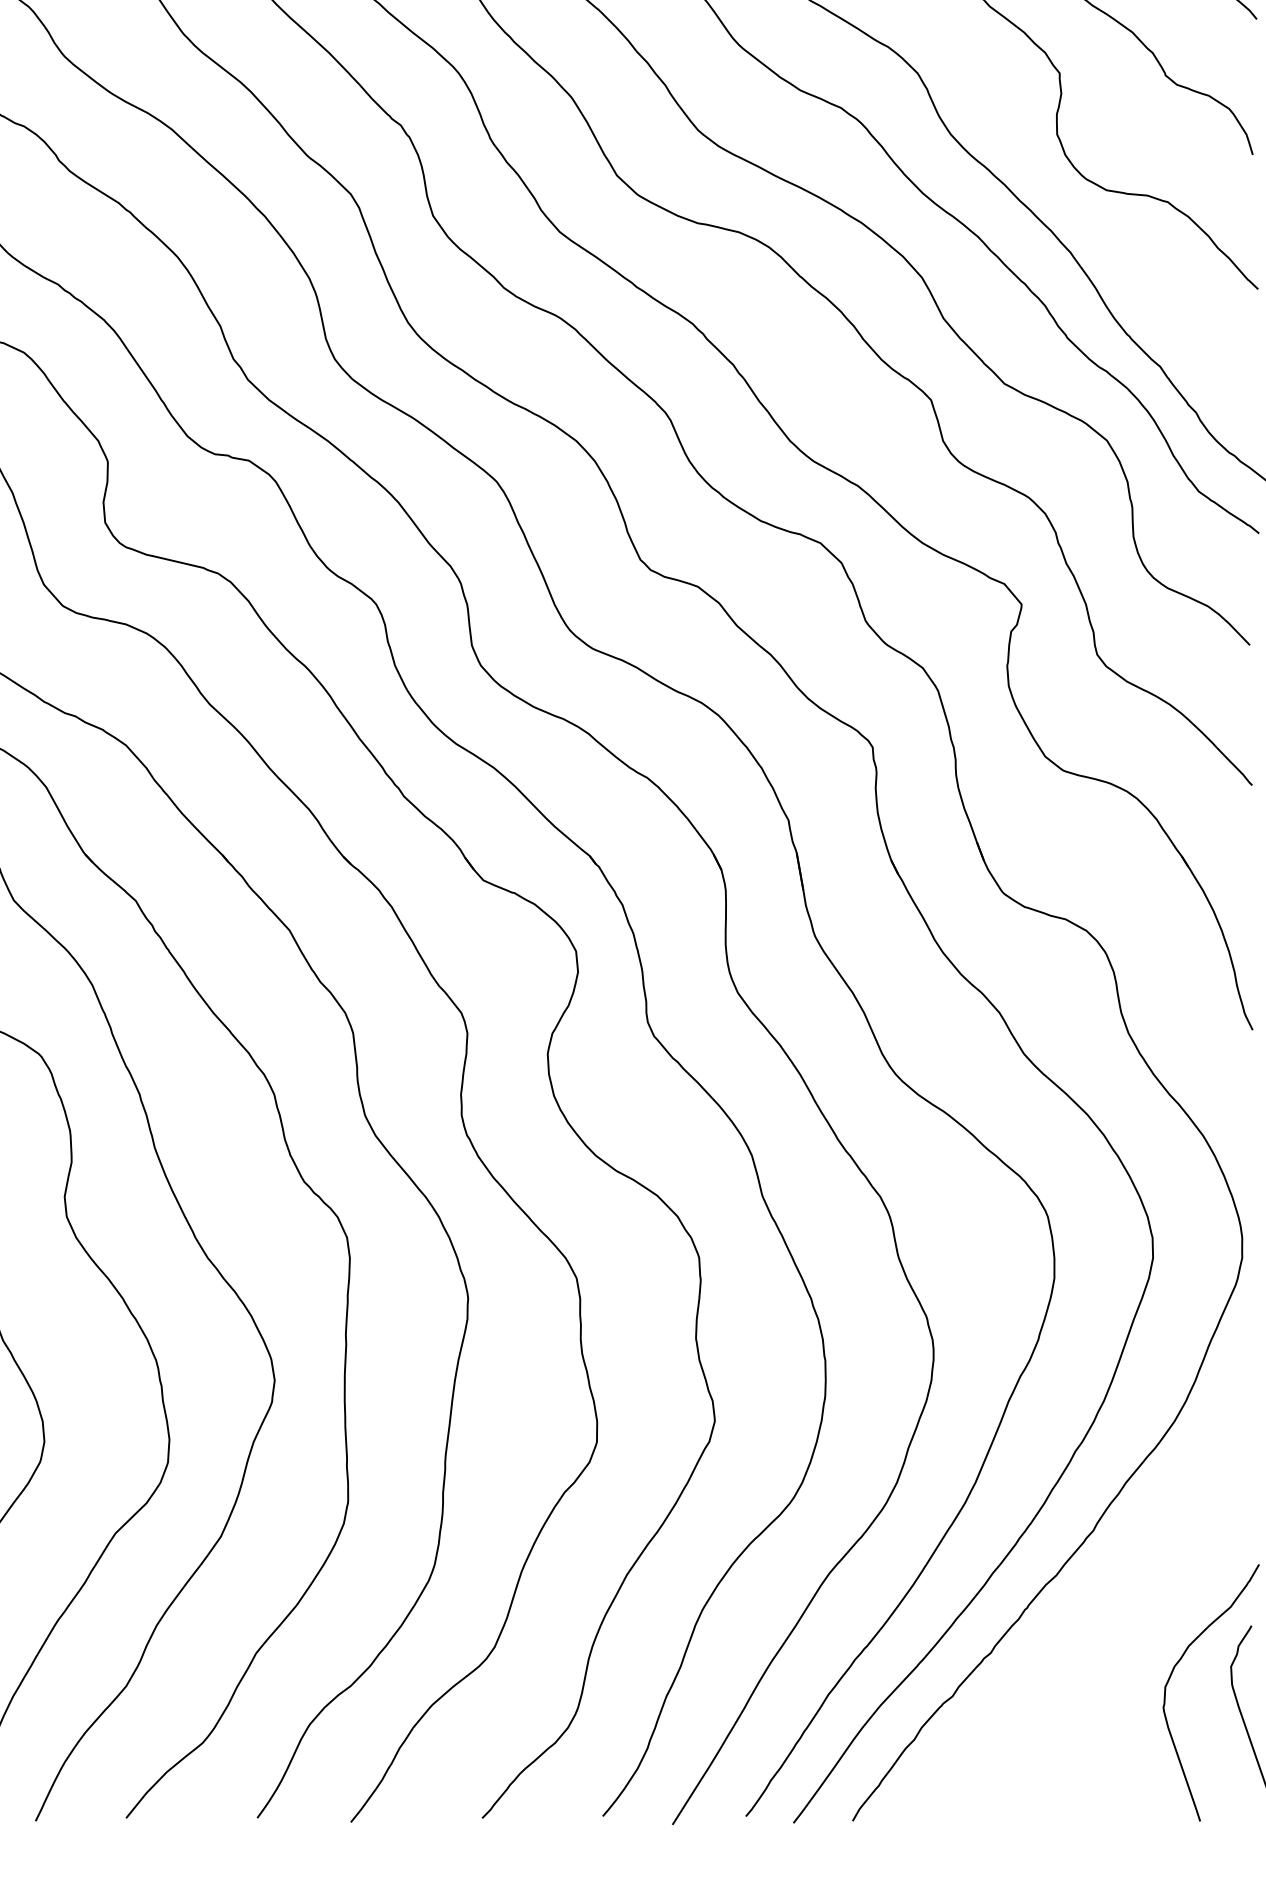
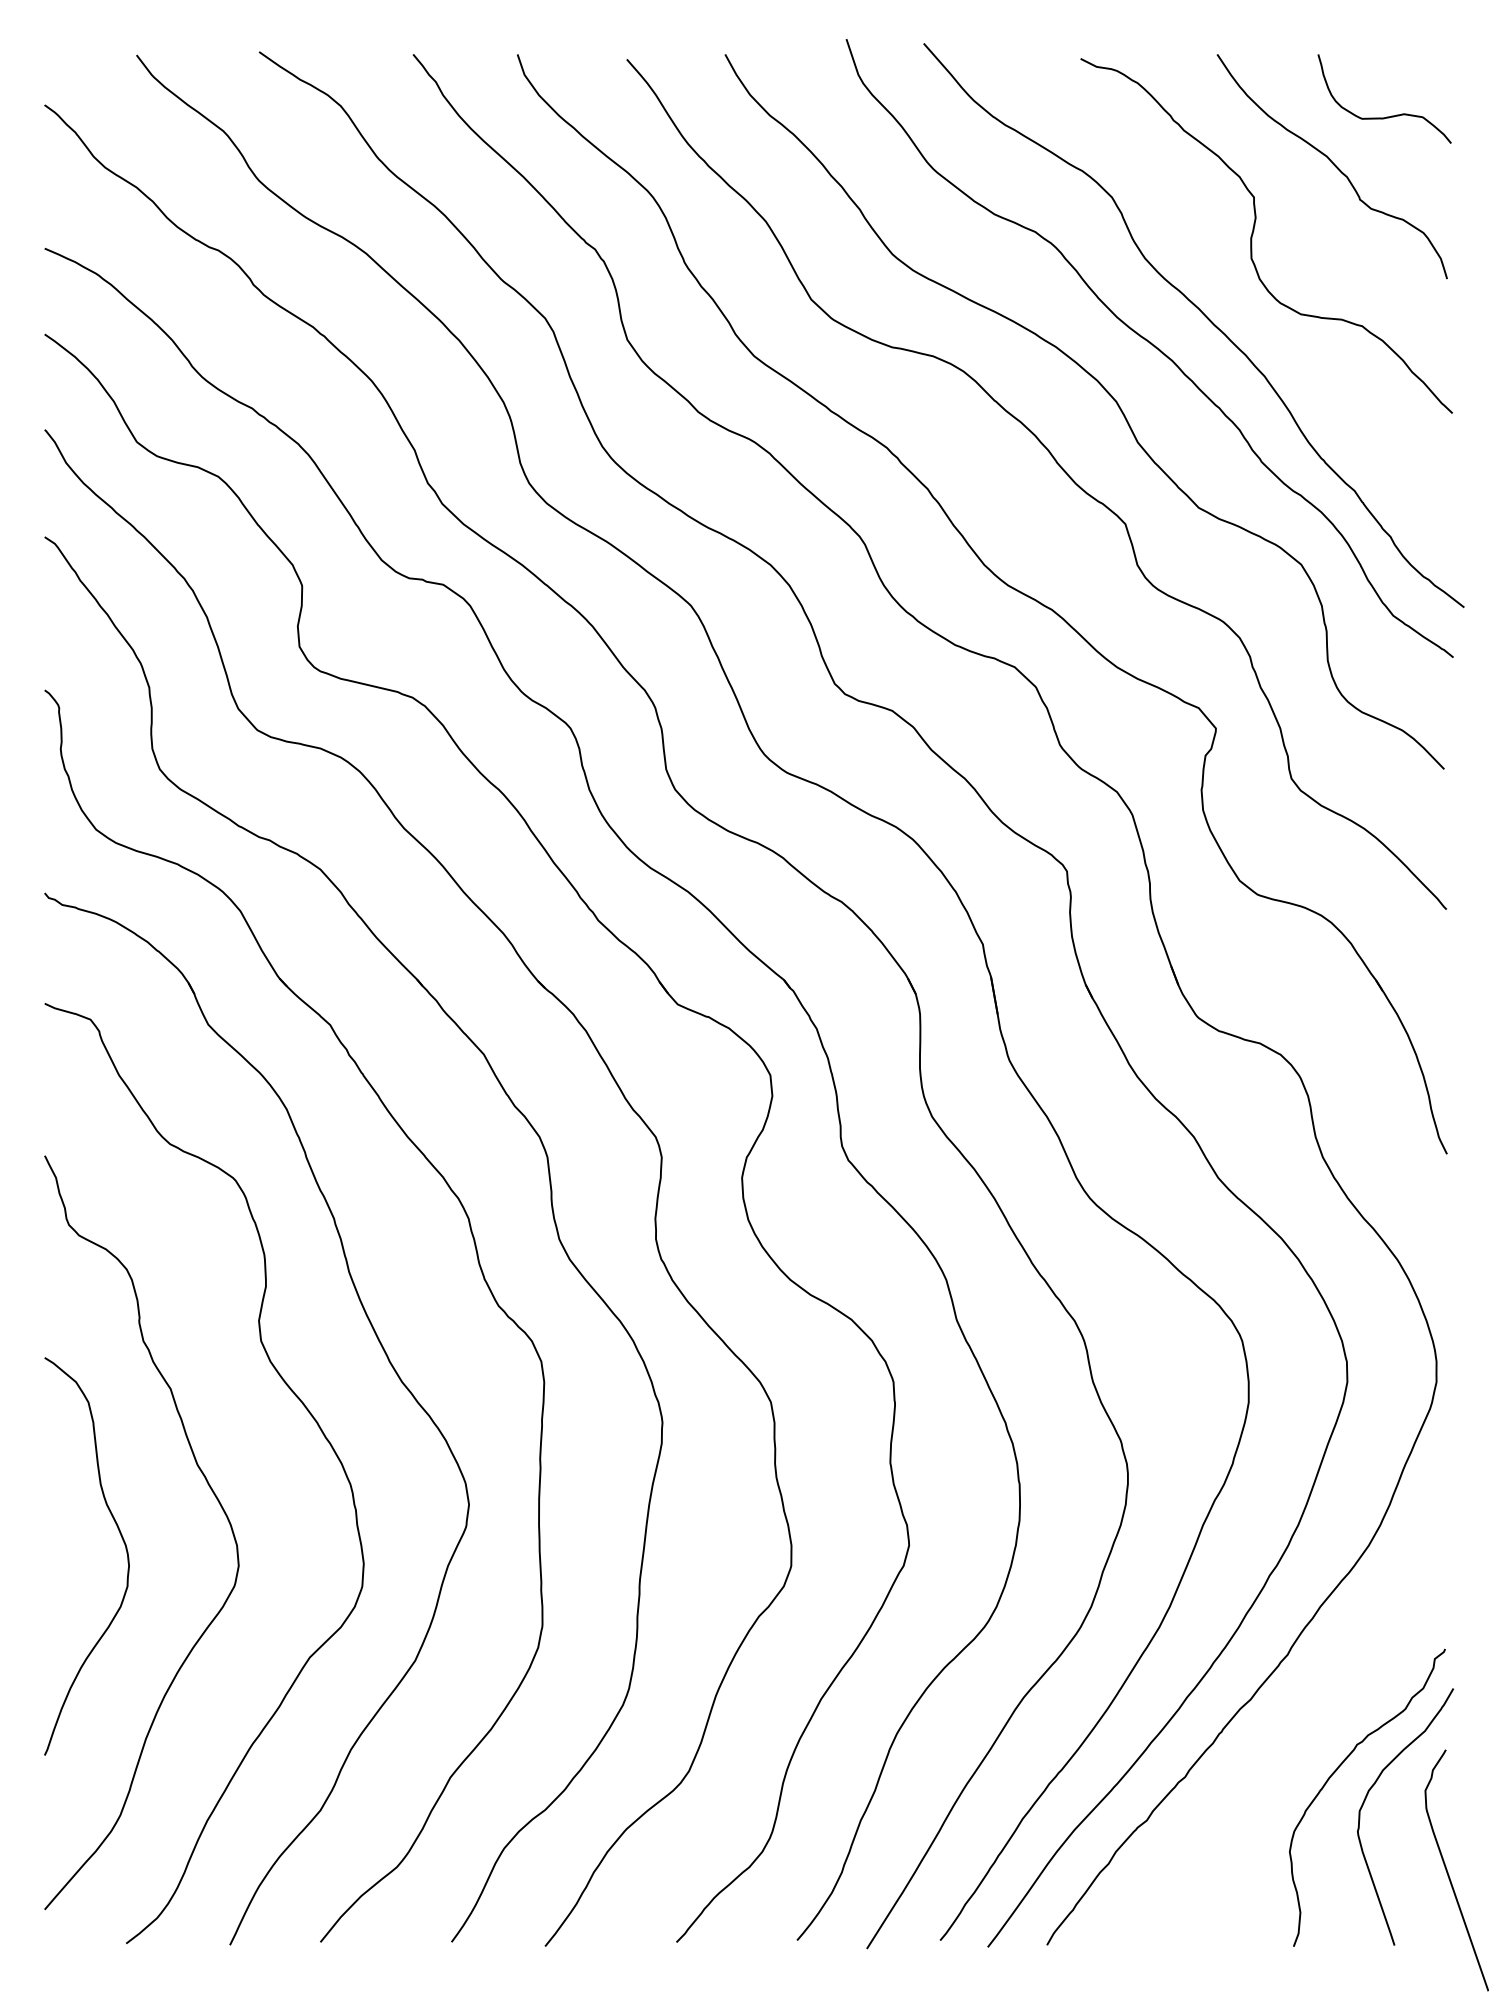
curve: (1143, 1646) -> (1337, 1770), added

